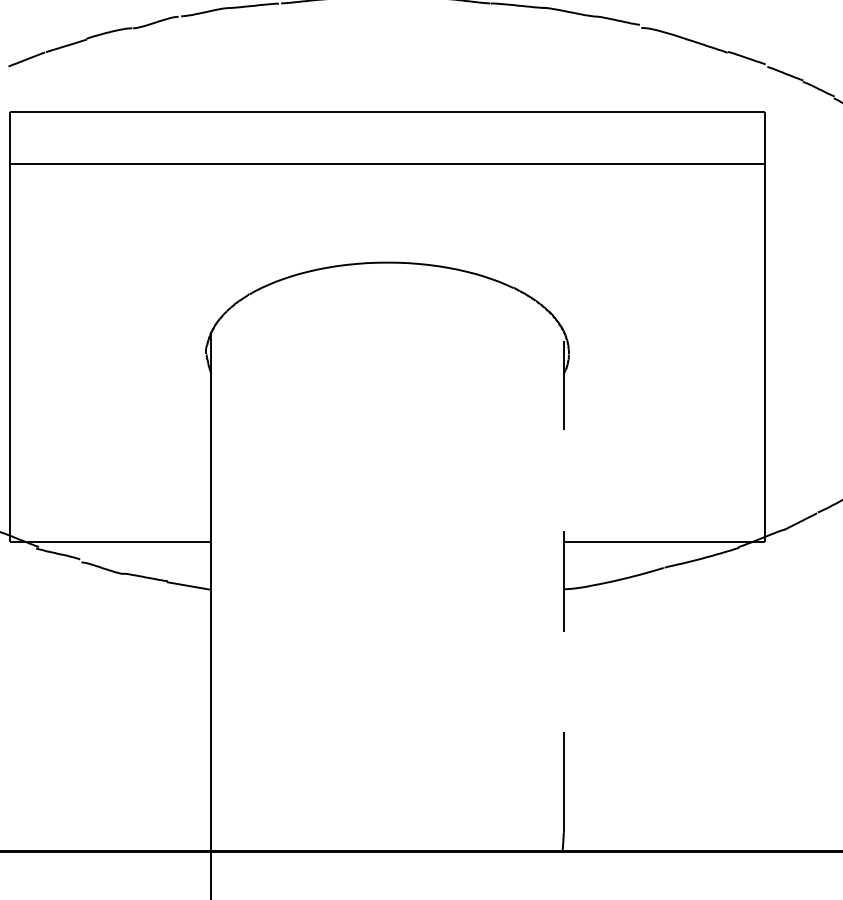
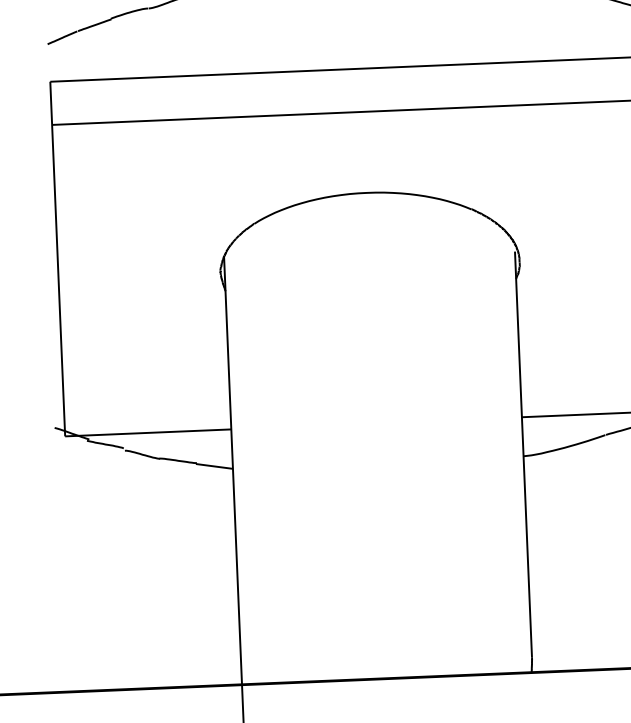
line: (563, 587) -> (523, 454), dashed -> solid

